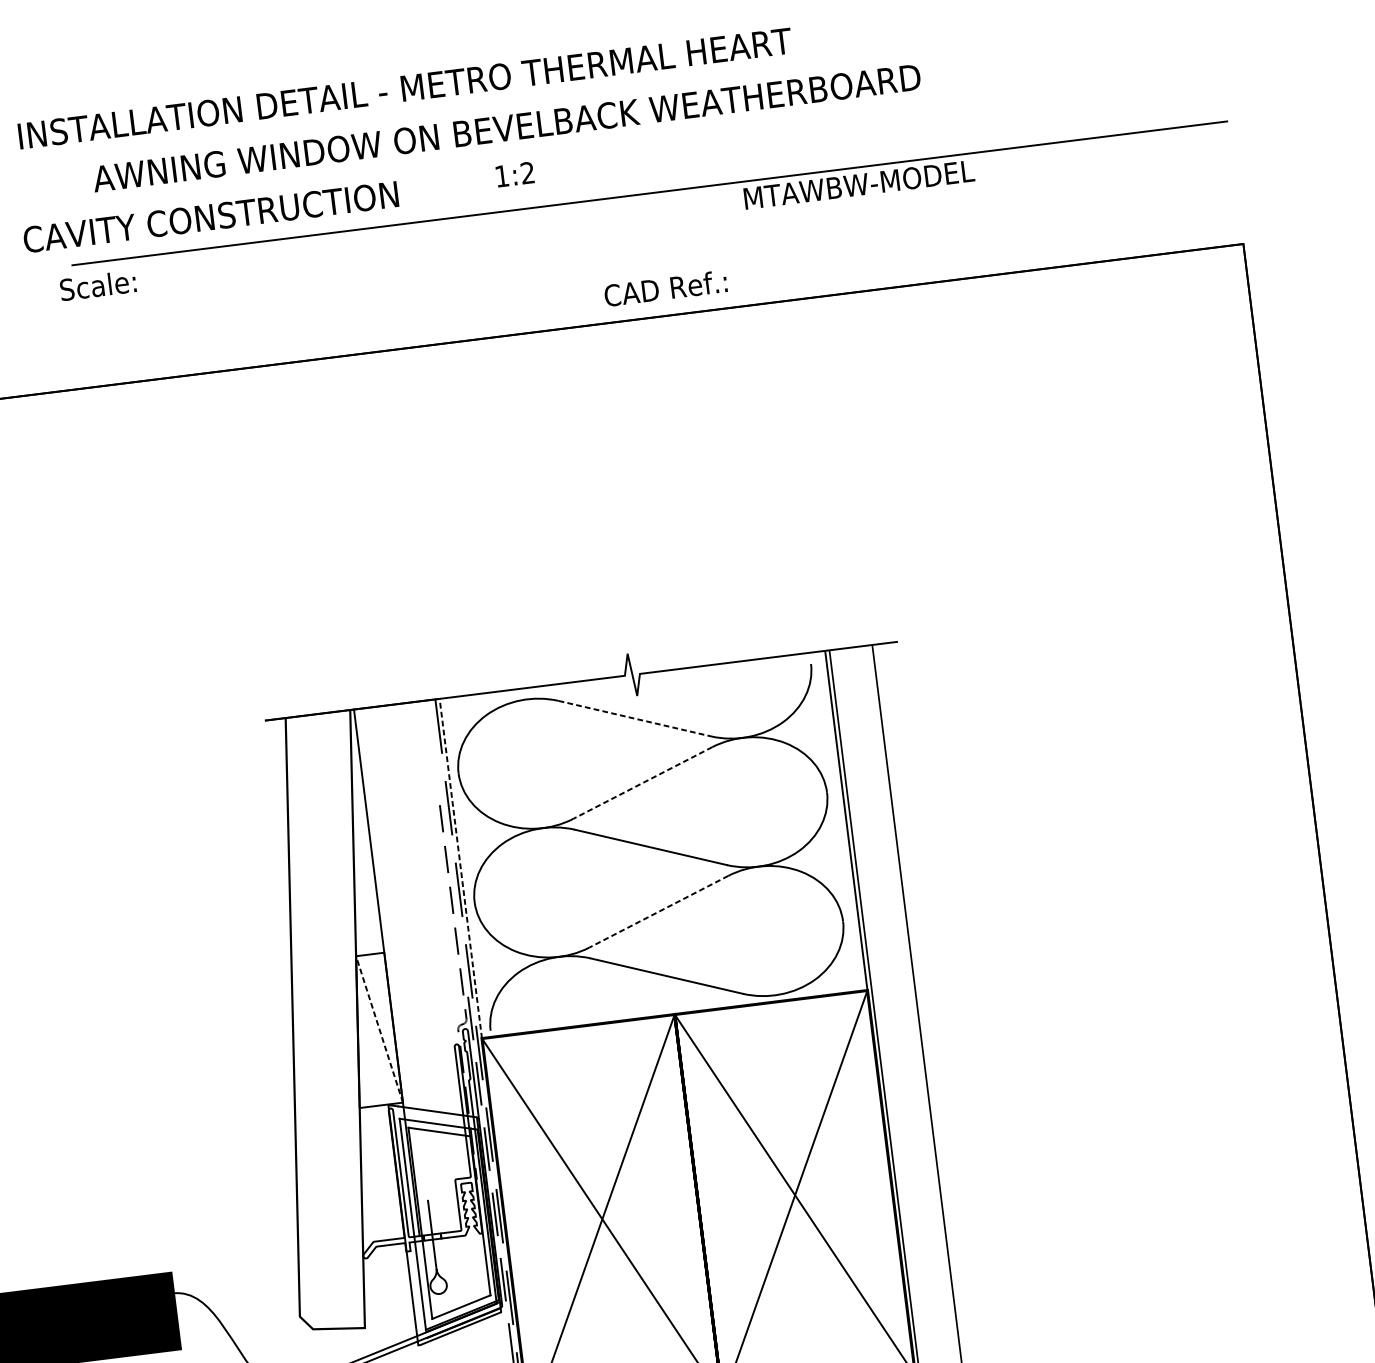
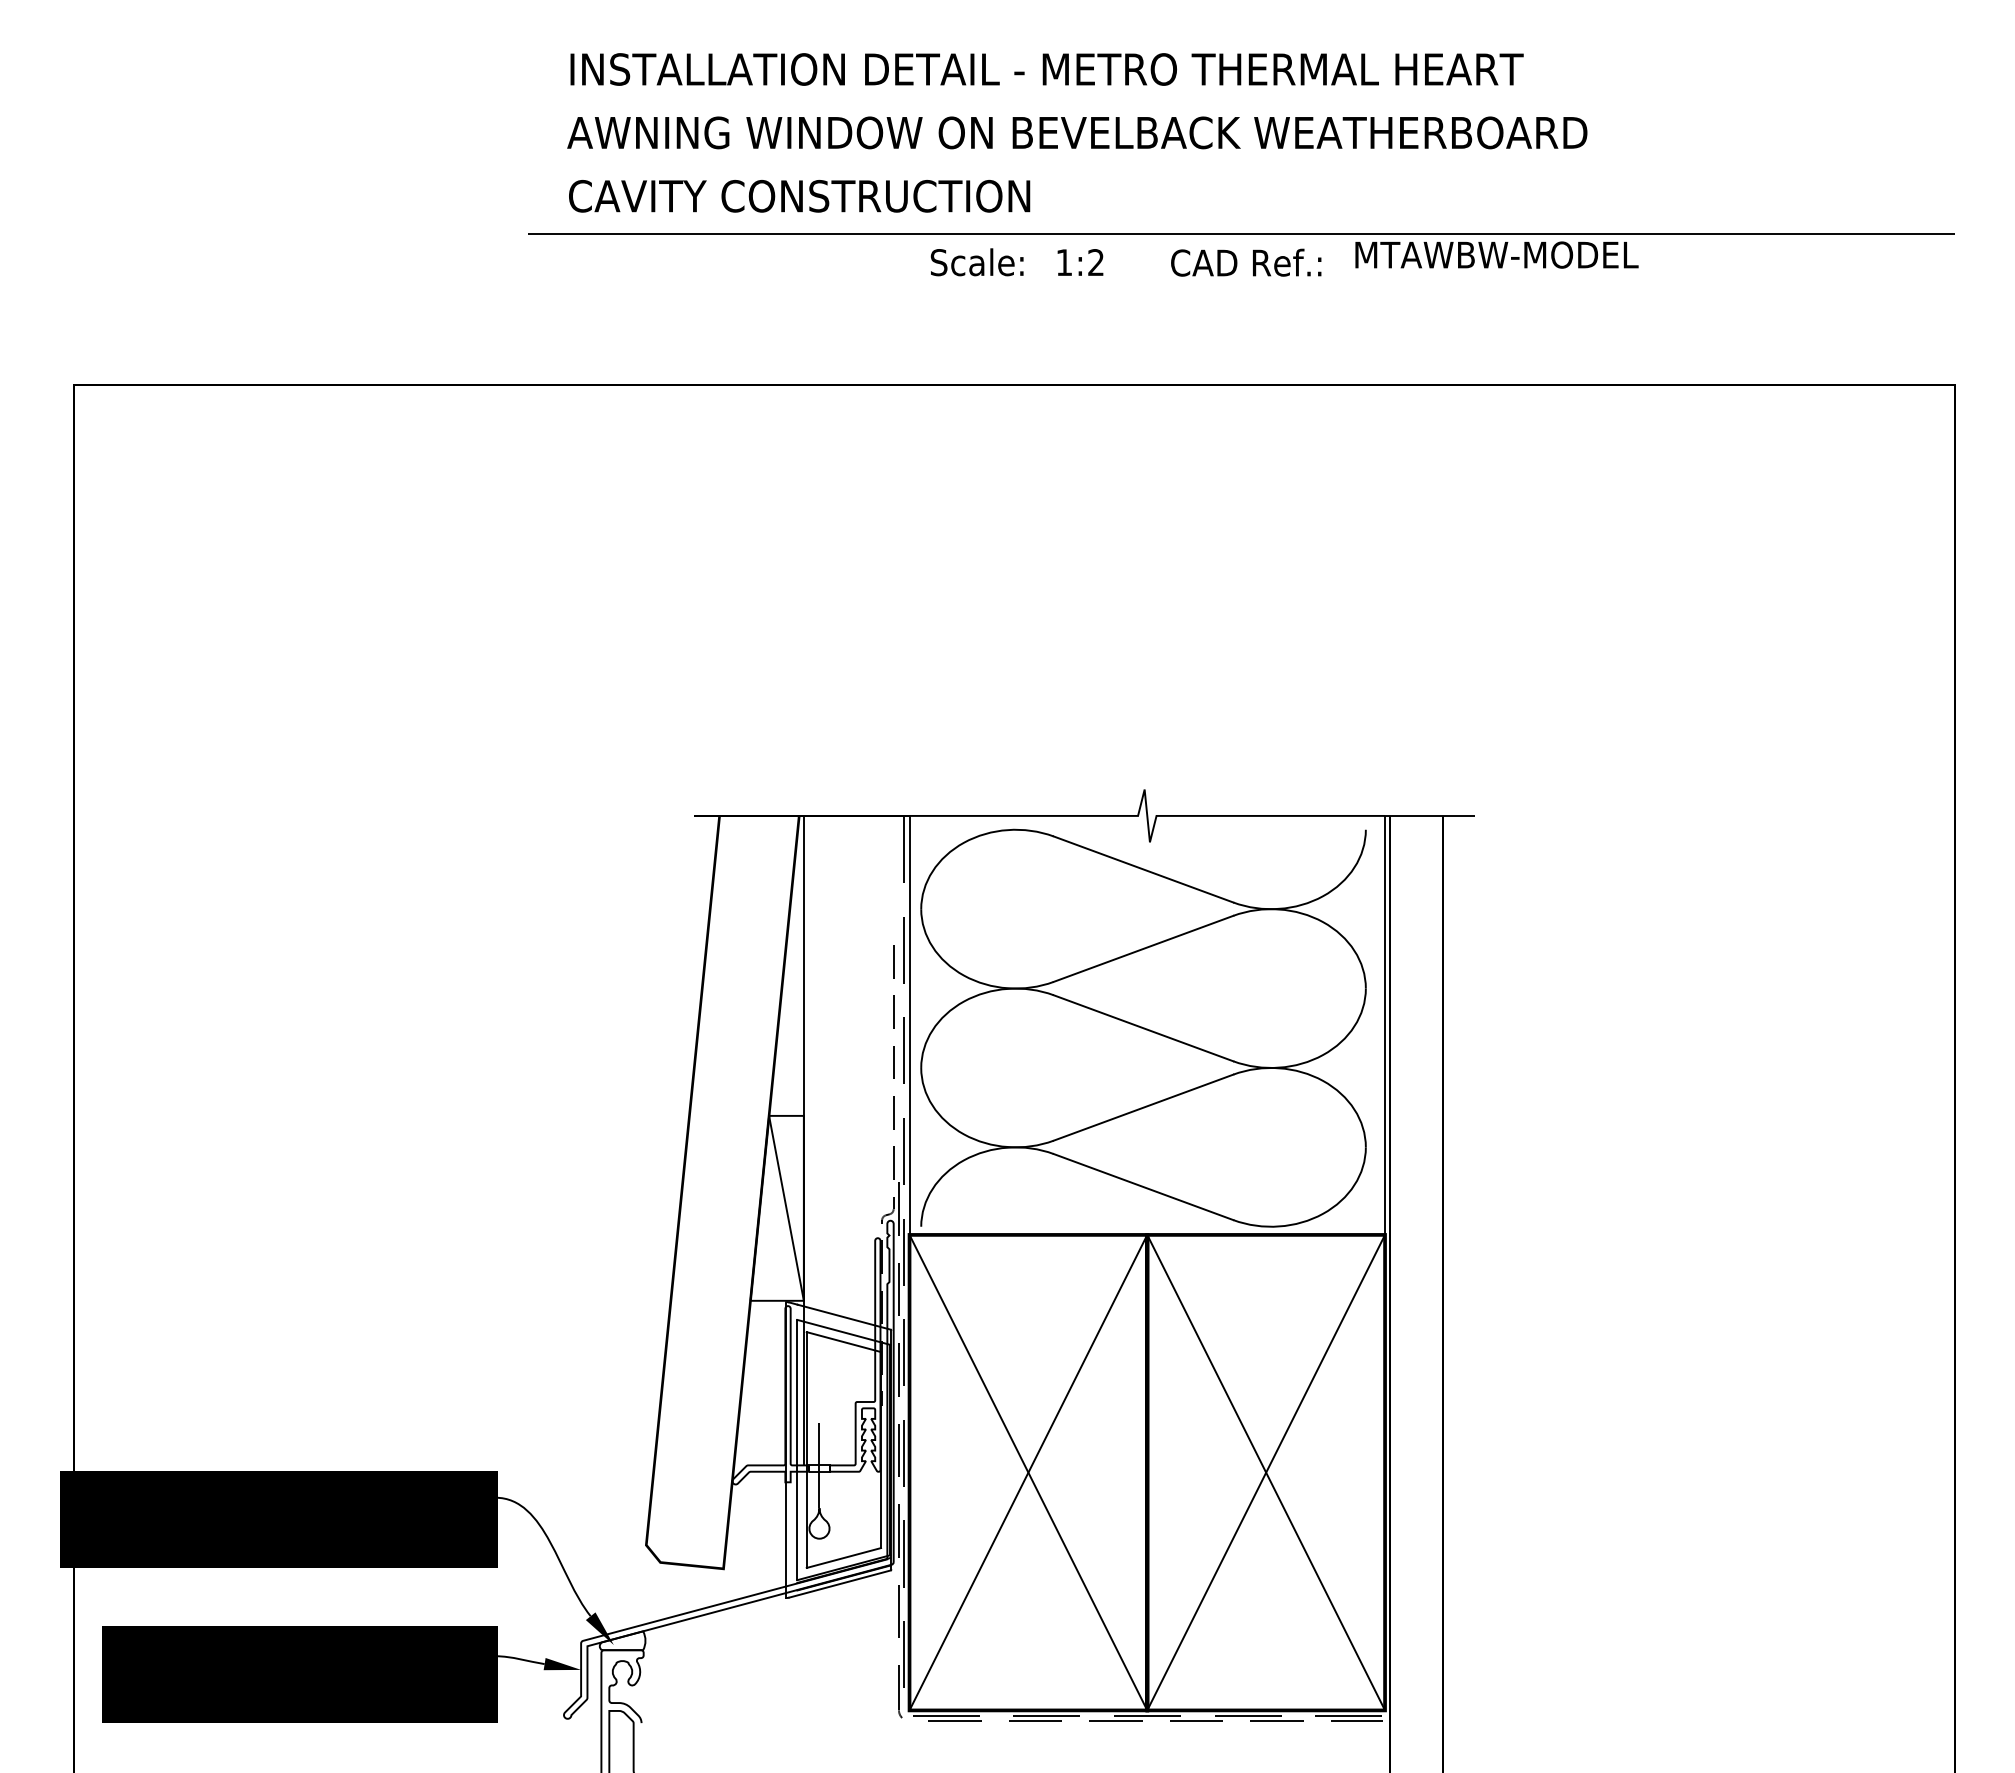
text: (404, 88) -> (1046, 69), moved
text: (515, 174) -> (1080, 262), moved
text: (210, 217) -> (799, 196), moved
text: (97, 285) -> (976, 262), moved
text: (665, 288) -> (1246, 262), moved
line: (634, 718) -> (1143, 869), dashed -> solid
line: (642, 782) -> (1143, 948), dashed -> solid
line: (460, 867) -> (909, 1024), dashed -> solid
line: (658, 911) -> (1143, 1107), dashed -> solid
line: (379, 1028) -> (786, 1207), dashed -> solid

